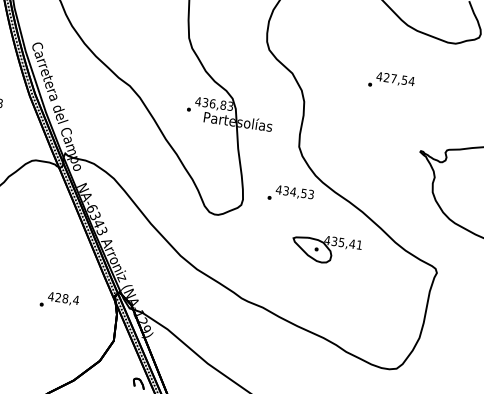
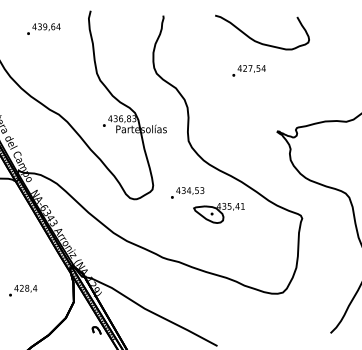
text: (390, 81) -> (248, 70), moved
text: (290, 194) -> (187, 192), moved
text: (60, 300) -> (23, 290), moved

